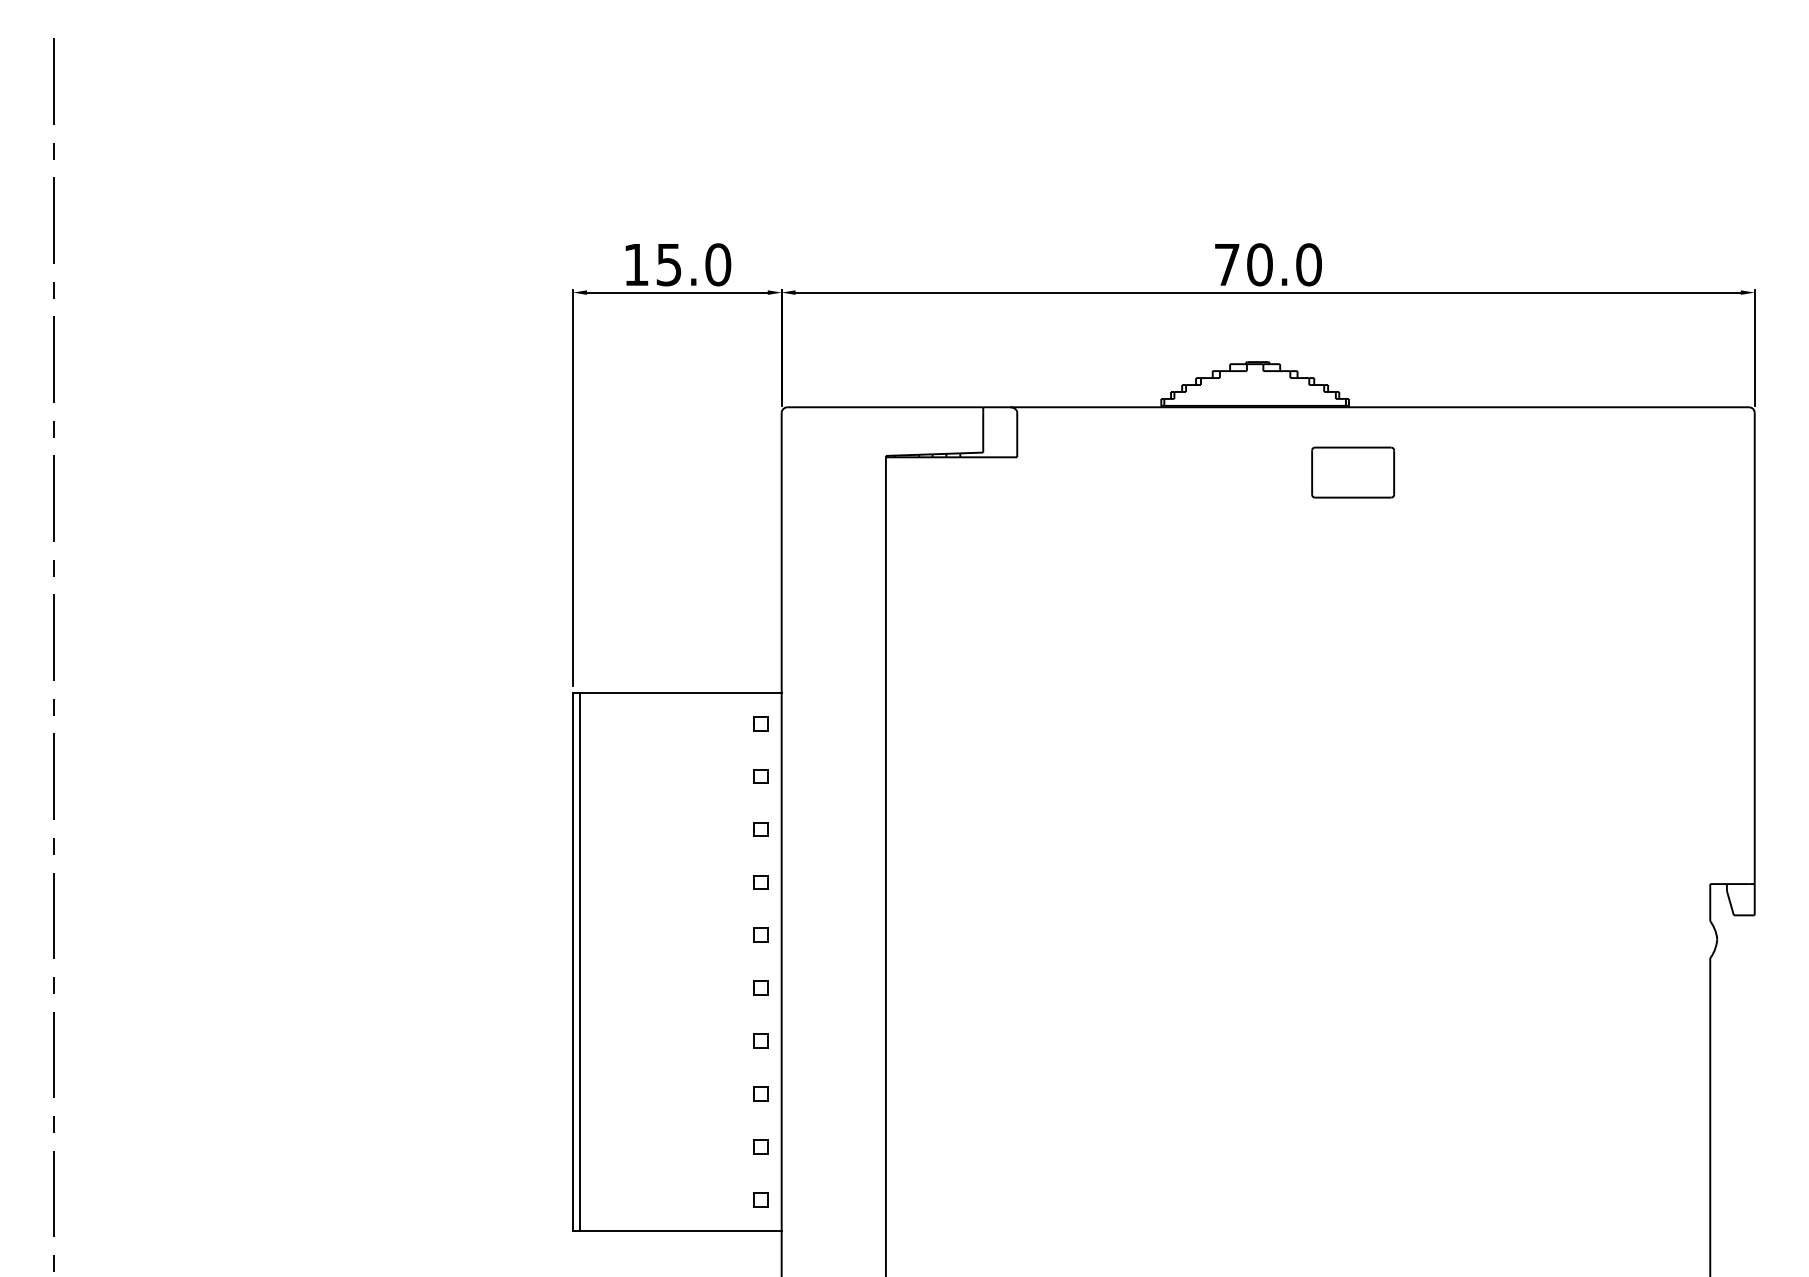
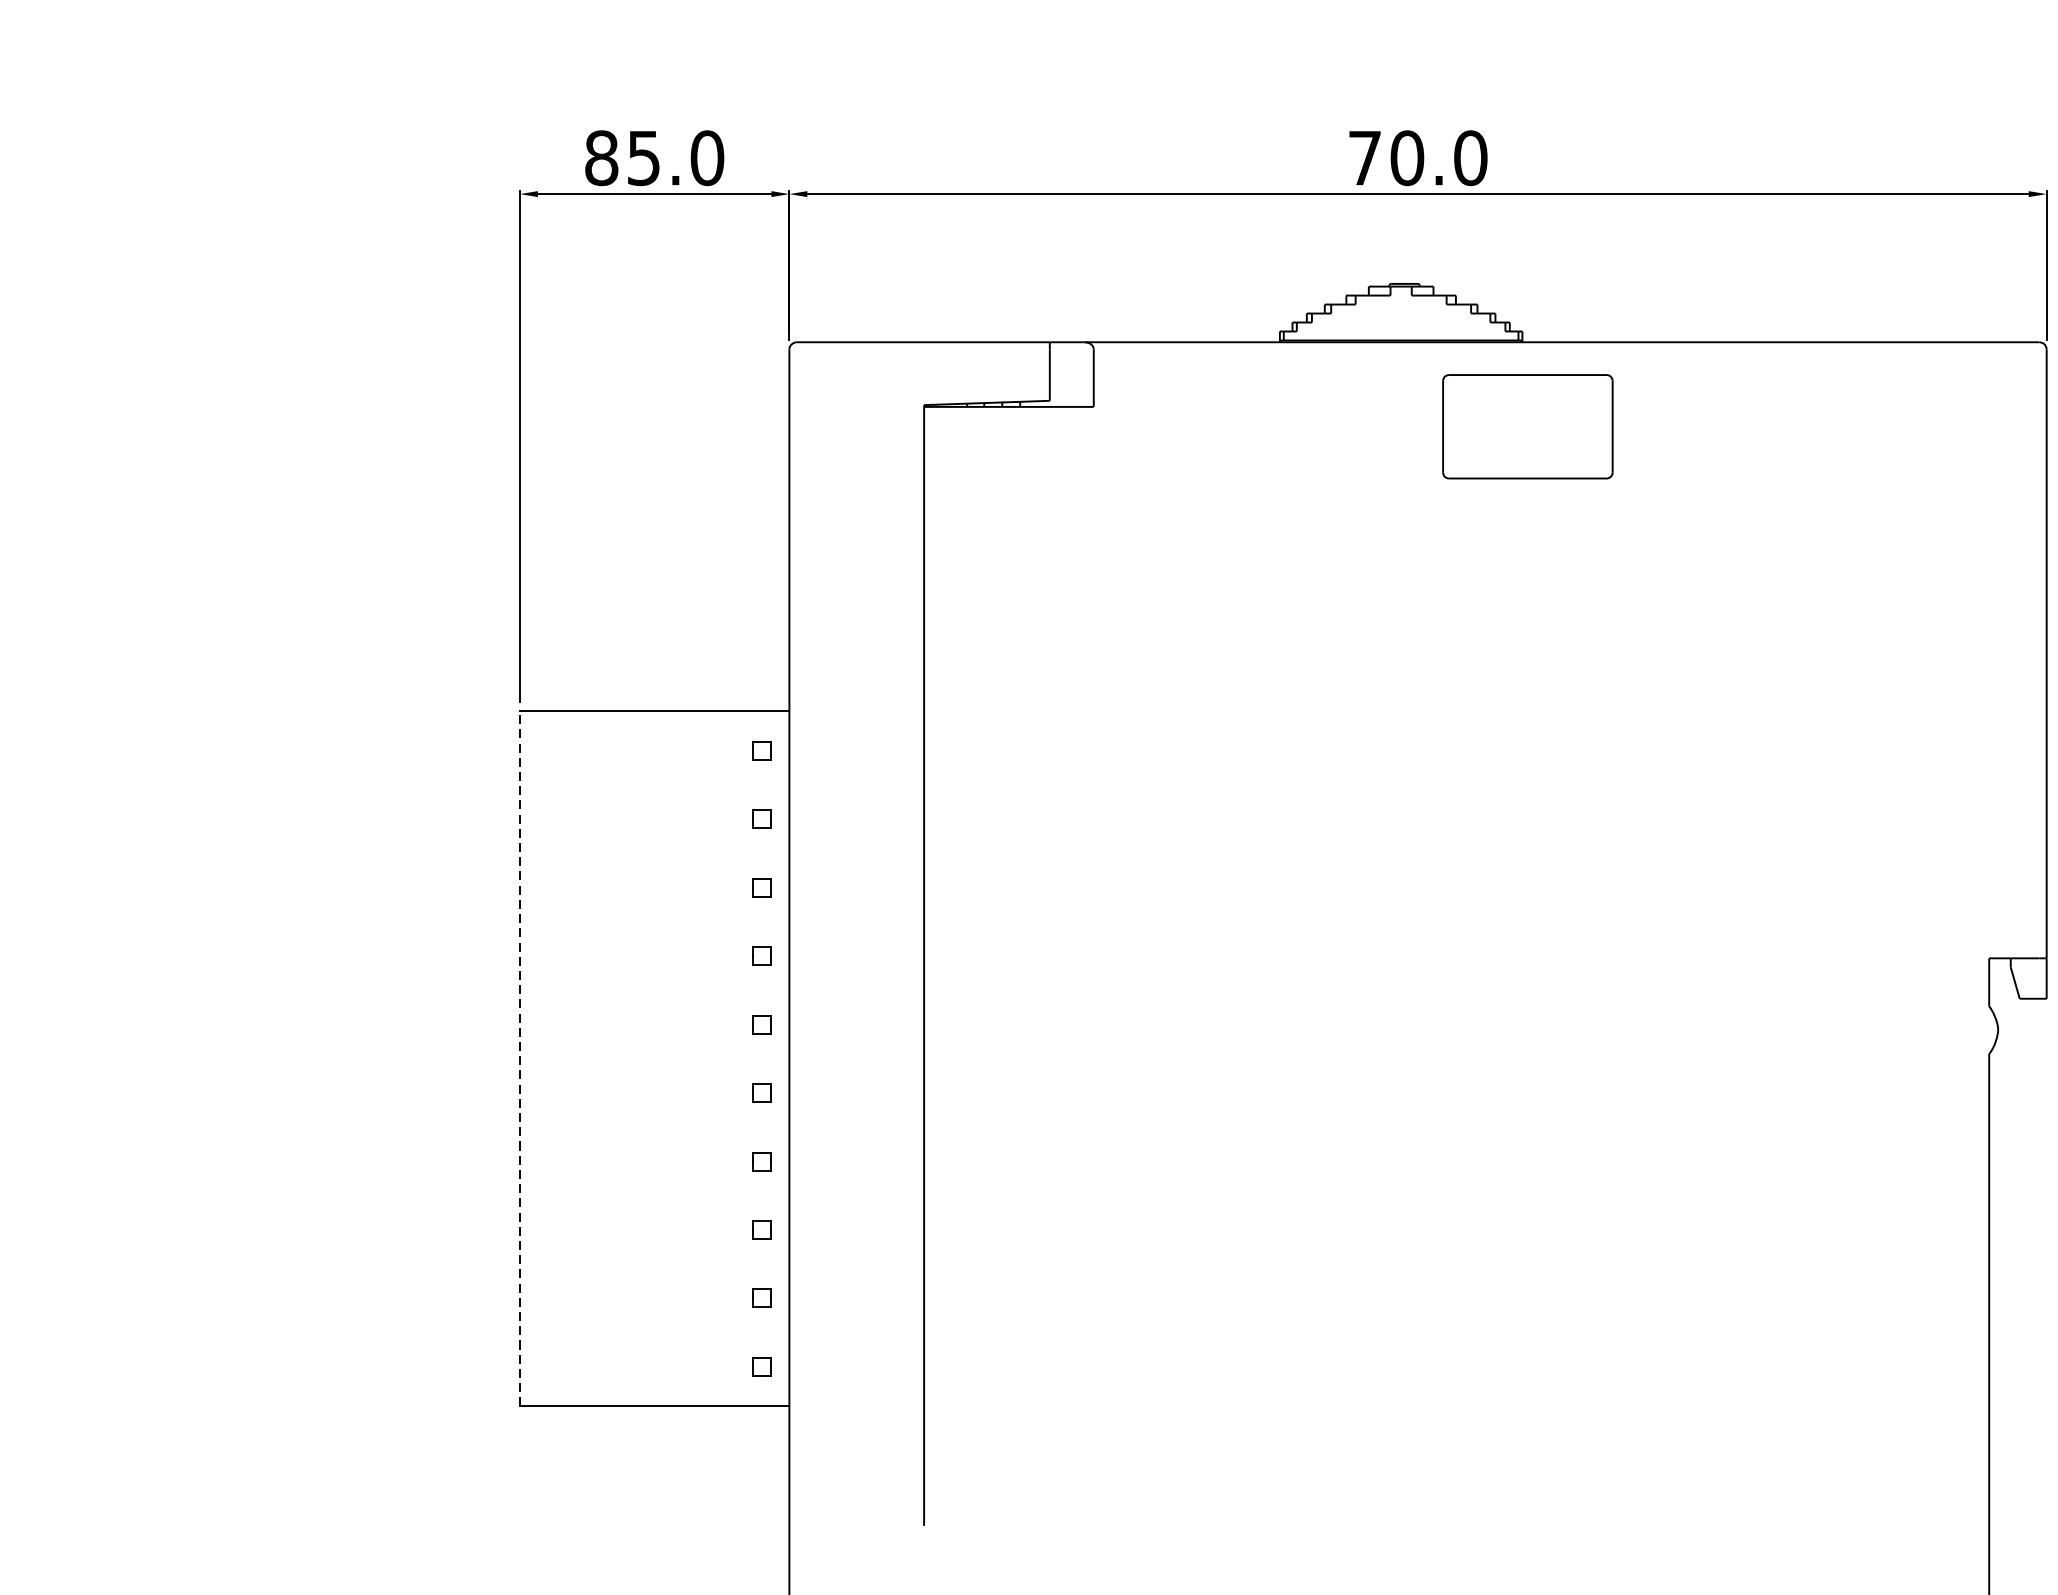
text: (636, 264) -> (601, 157), 15.0 -> 85.0
part: (1352, 472) -> (1526, 426), size x1.6
line: (573, 961) -> (520, 1058), solid -> dashed
line: (580, 961) -> (529, 1058), removed

